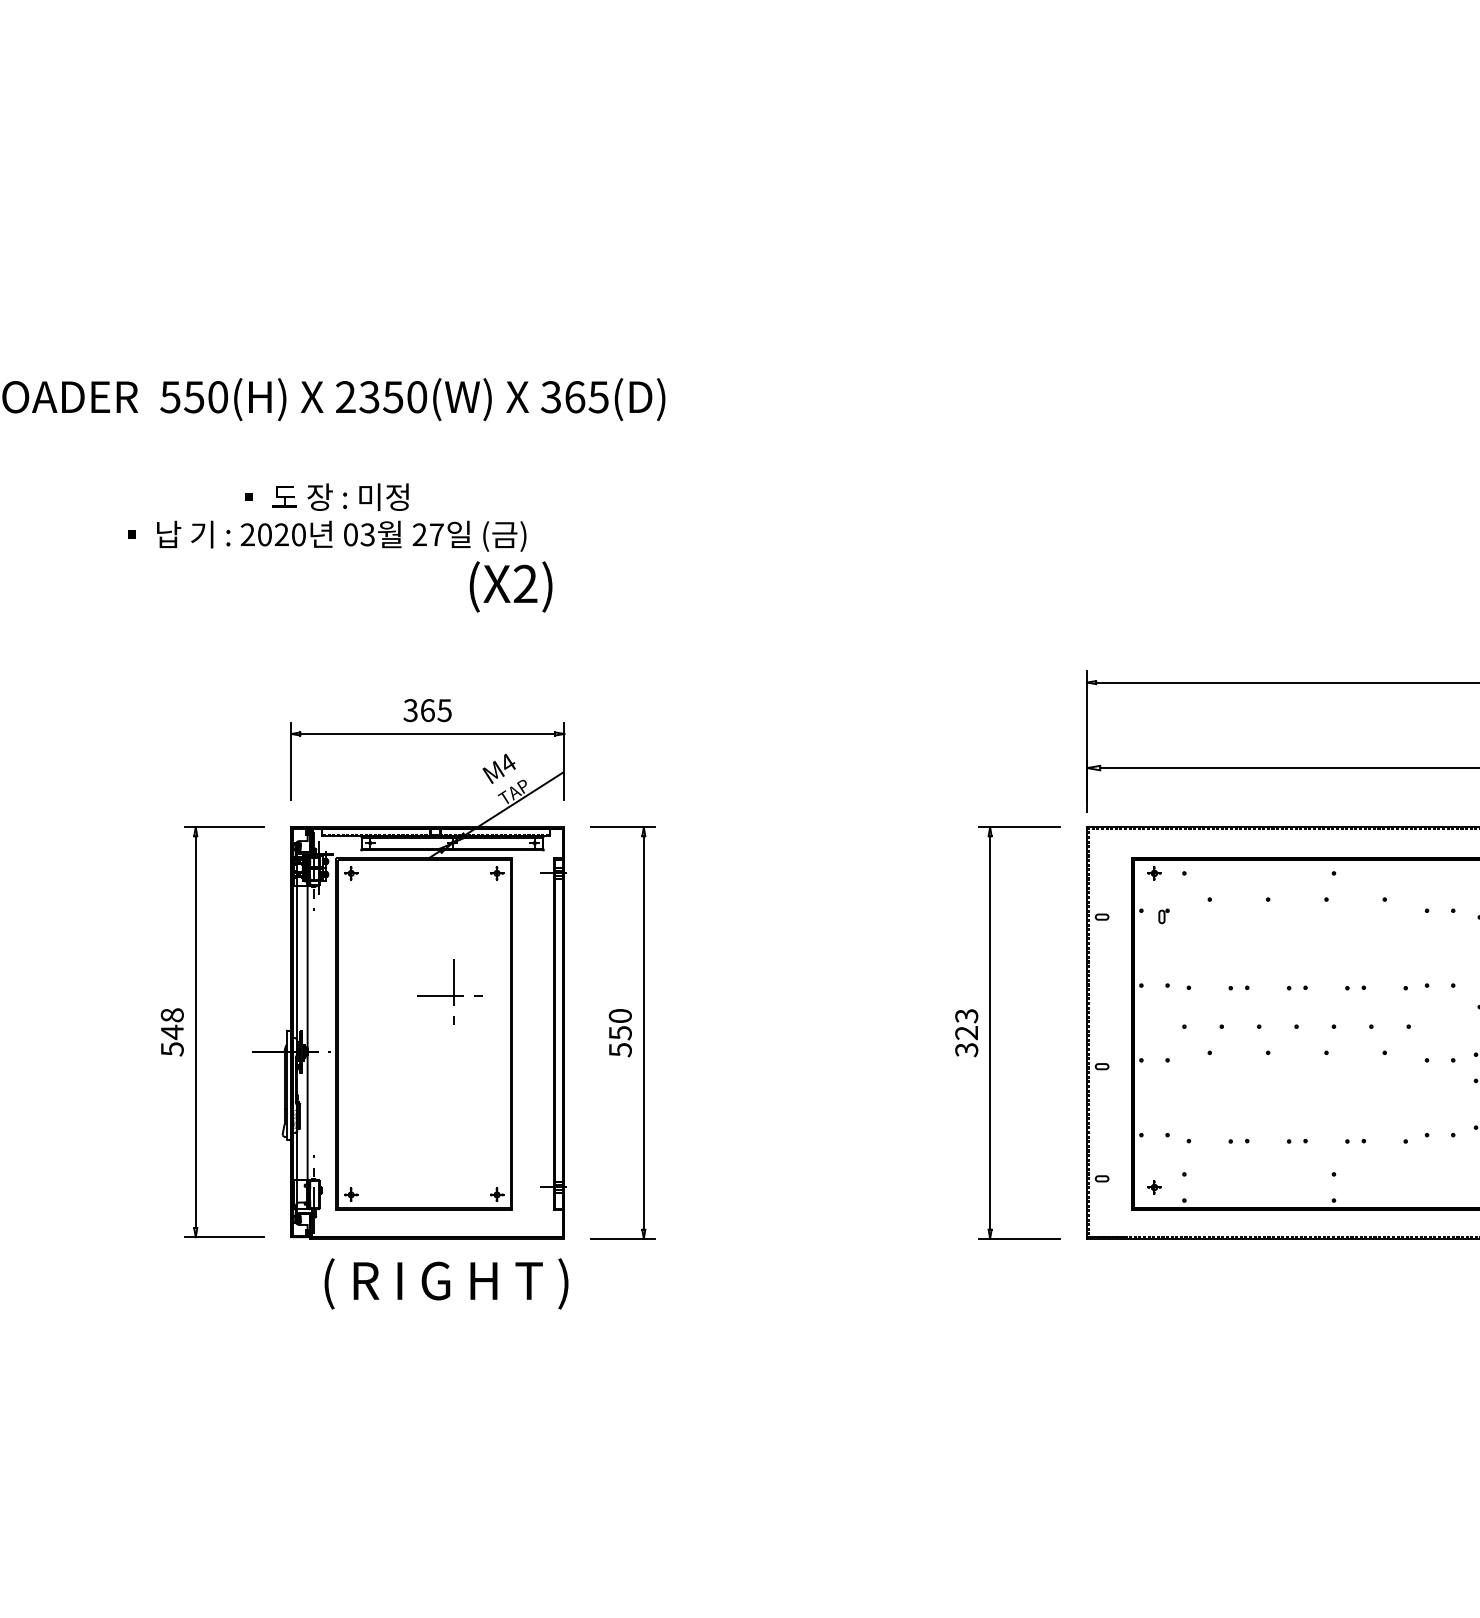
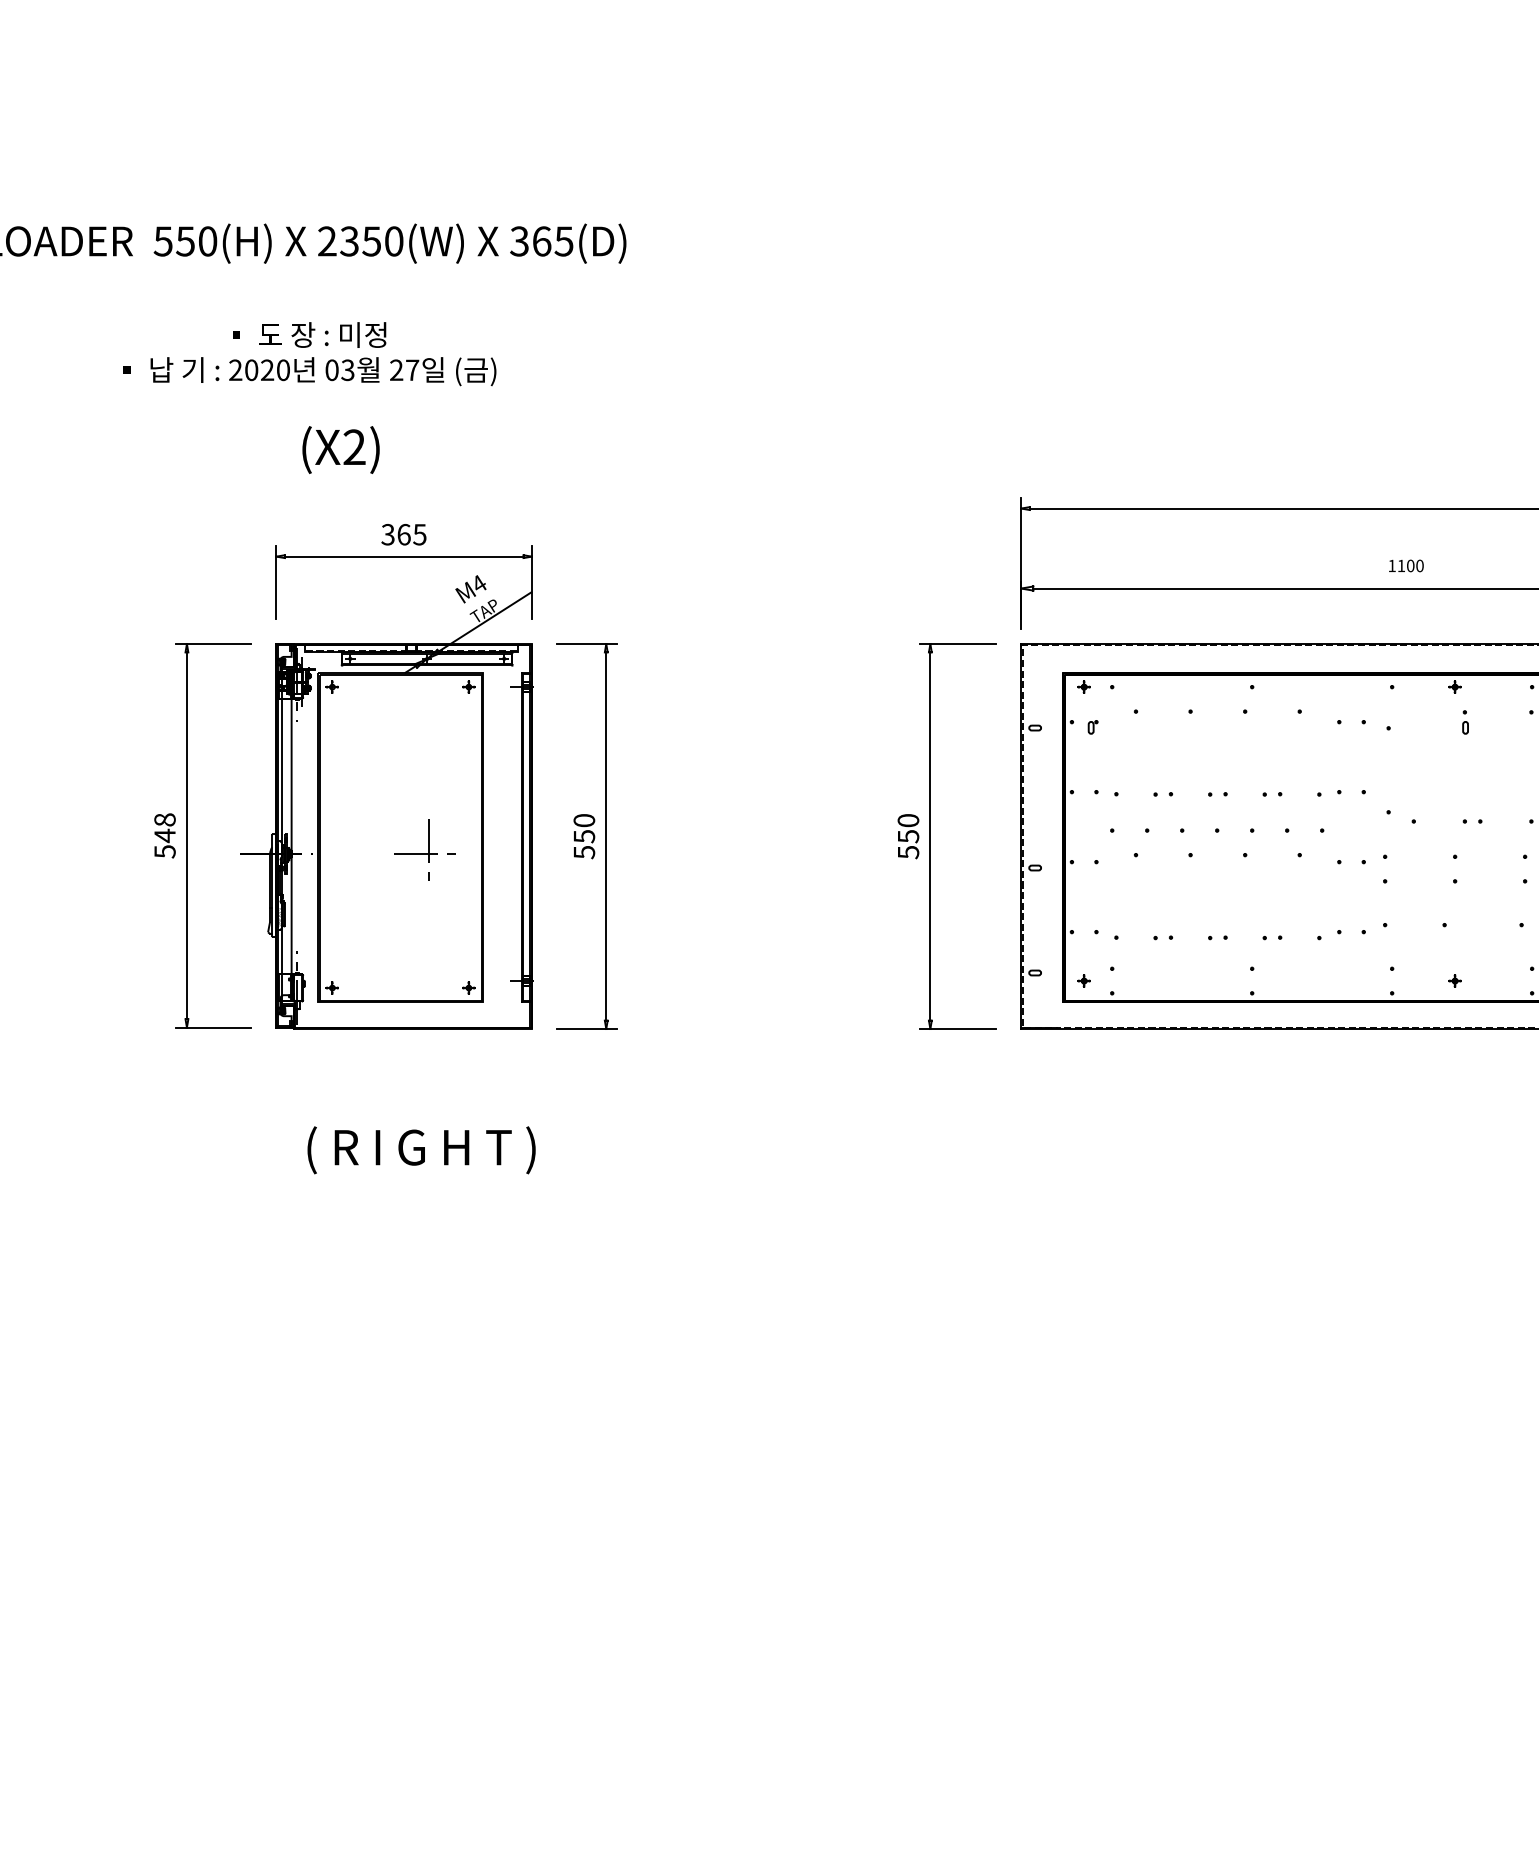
text: (510, 586) -> (340, 449), moved
part: (449, 991) -> (424, 849), moved
text: (966, 1033) -> (908, 836), 323 -> 550
text: (446, 1284) -> (421, 1150), moved

